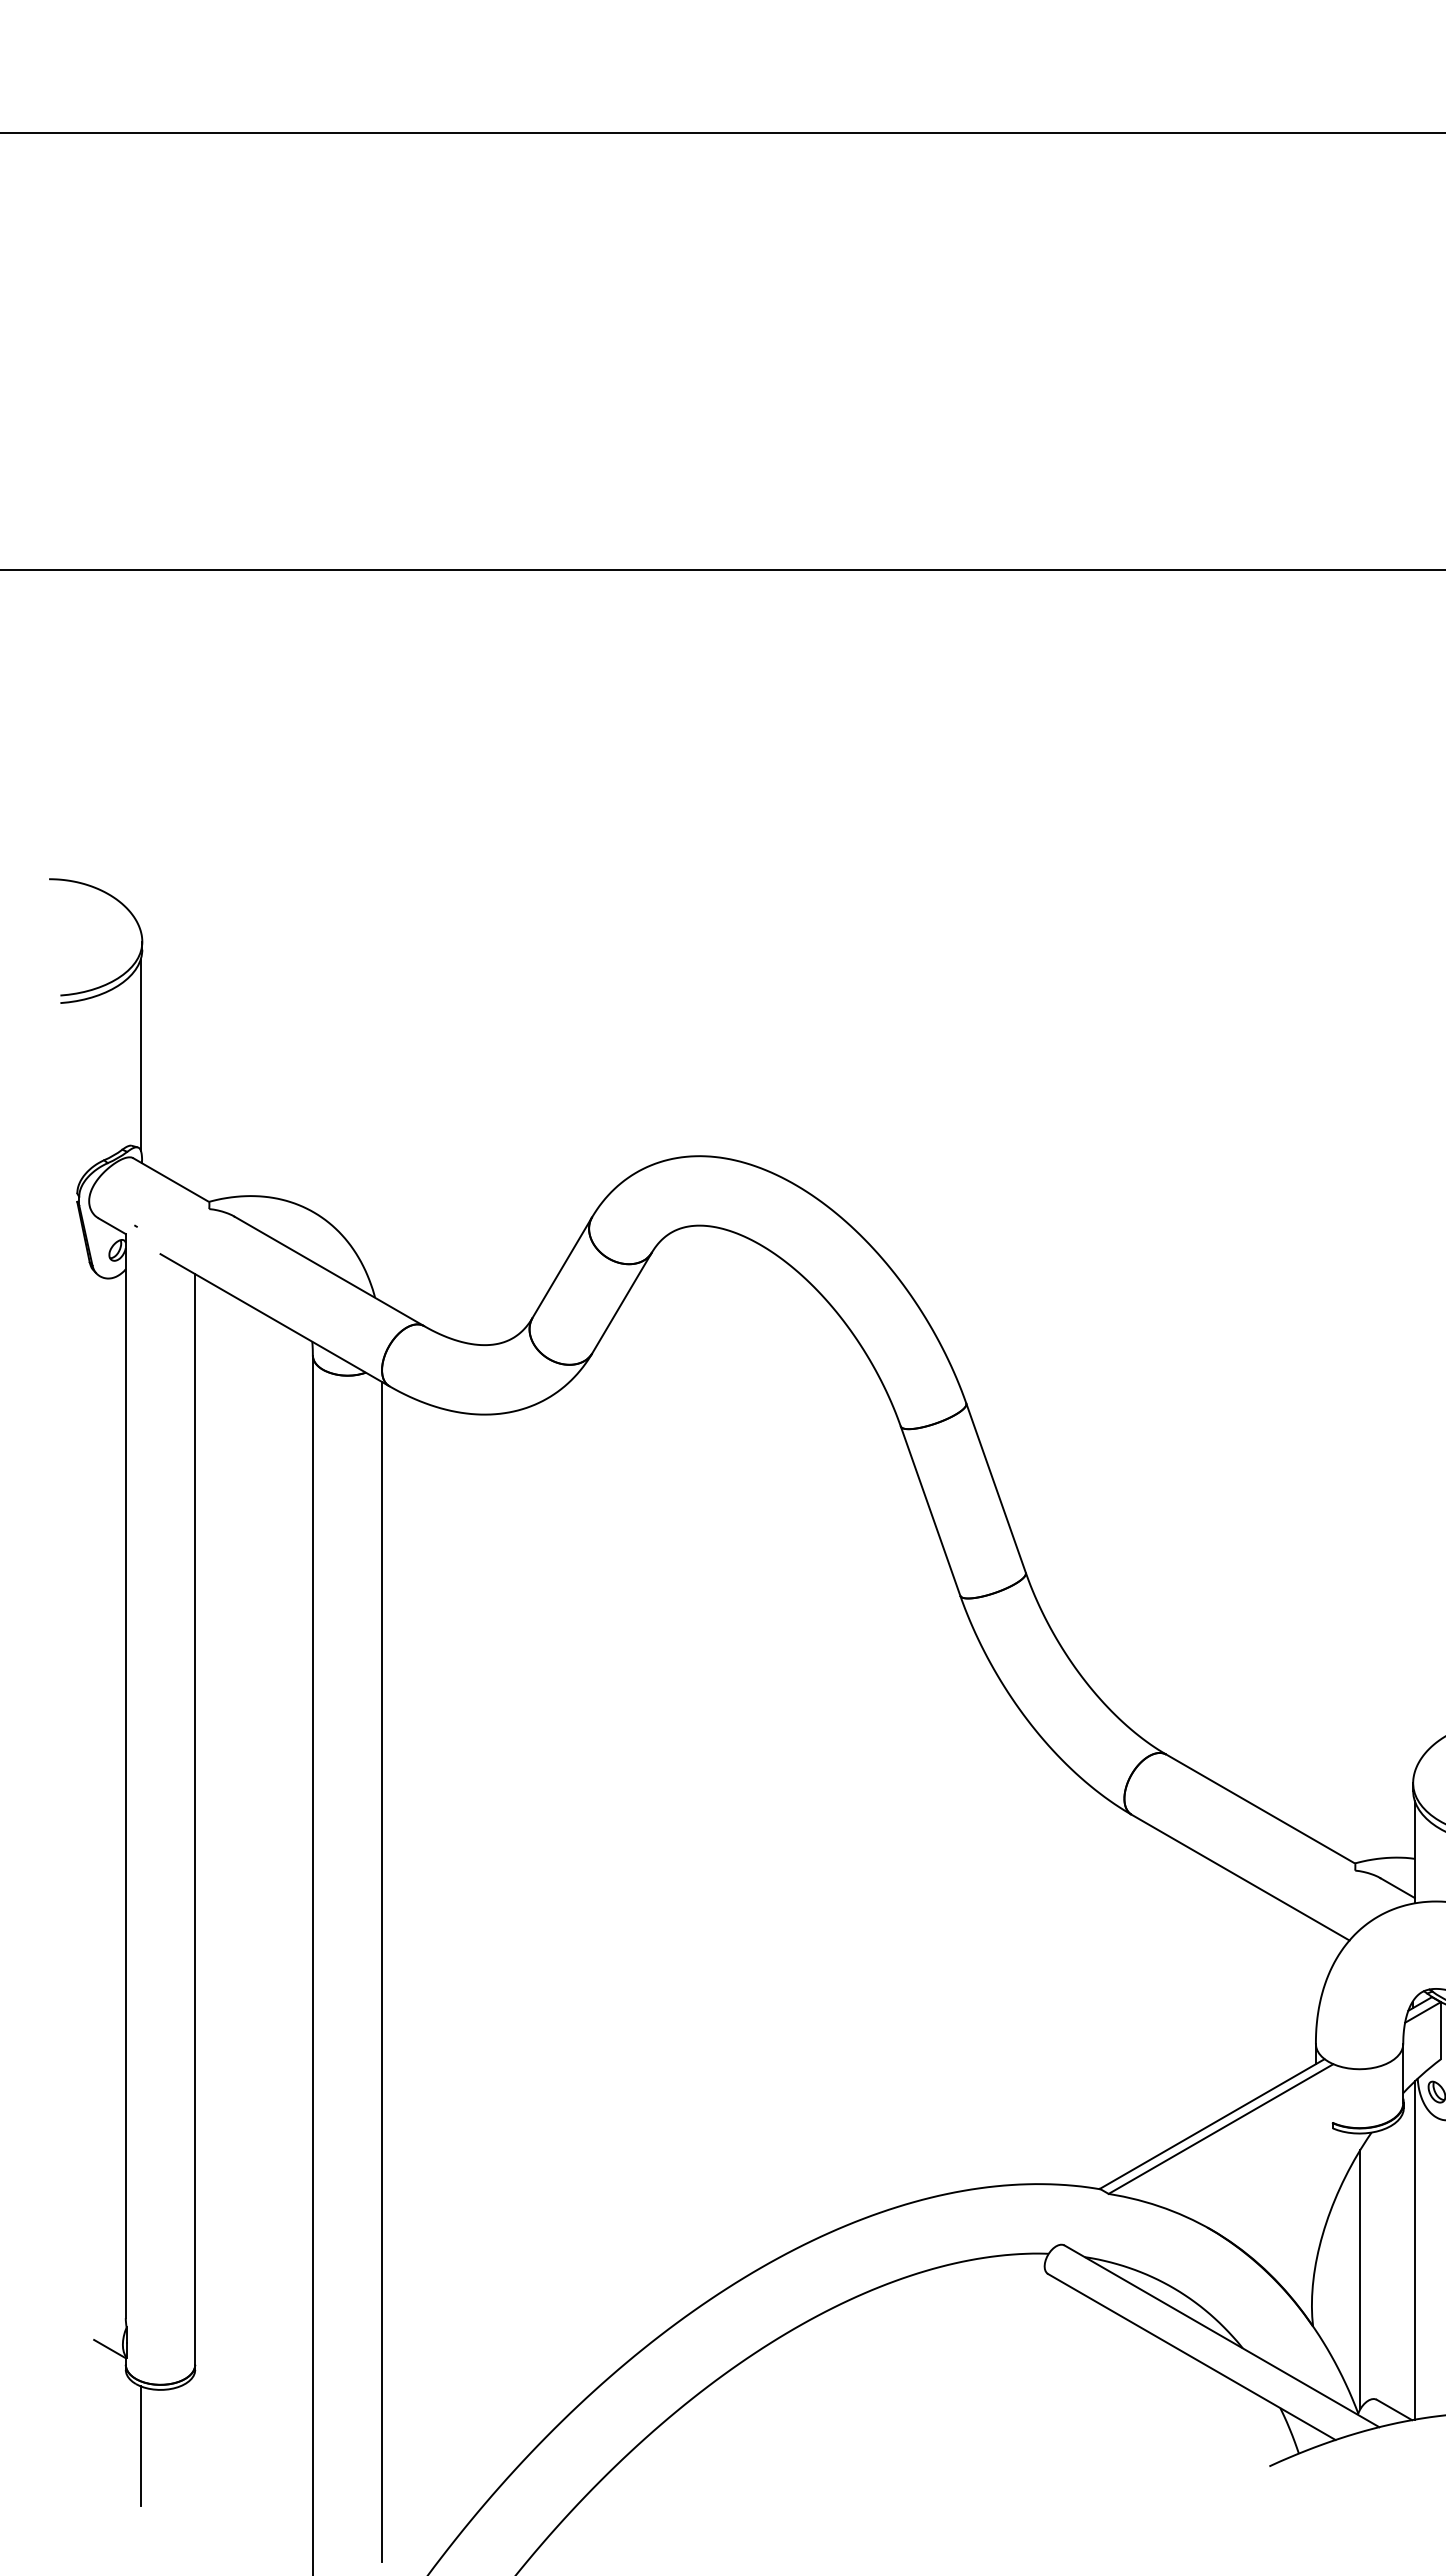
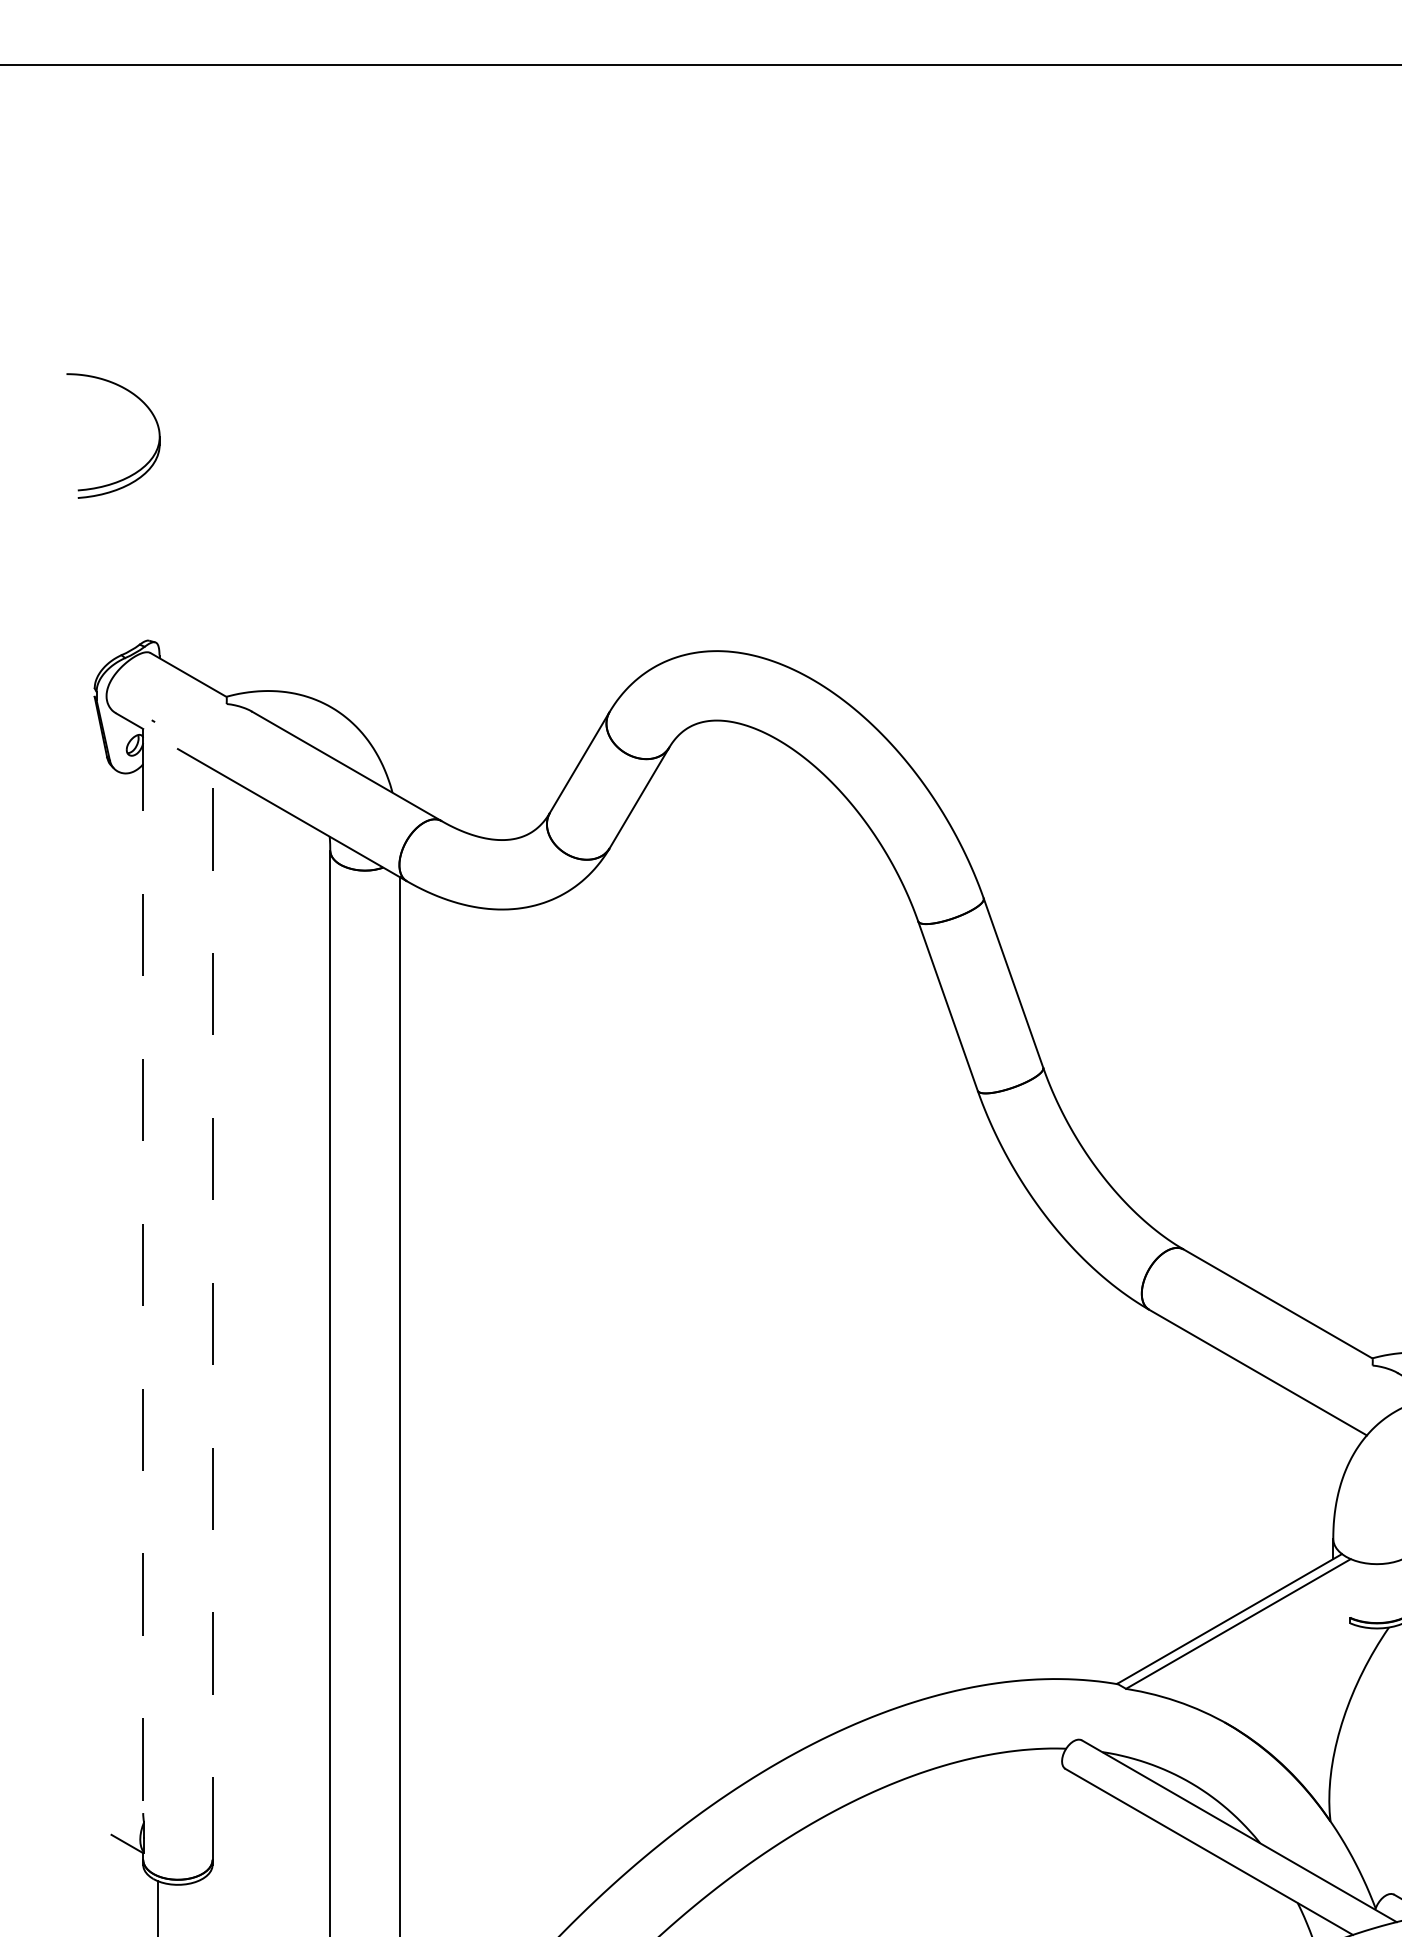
line: (140, 1054) -> (157, 549), removed
line: (125, 1776) -> (142, 1271), solid -> dashed
line: (195, 1819) -> (212, 1314), solid -> dashed
line: (1360, 2279) -> (1377, 1774), removed

